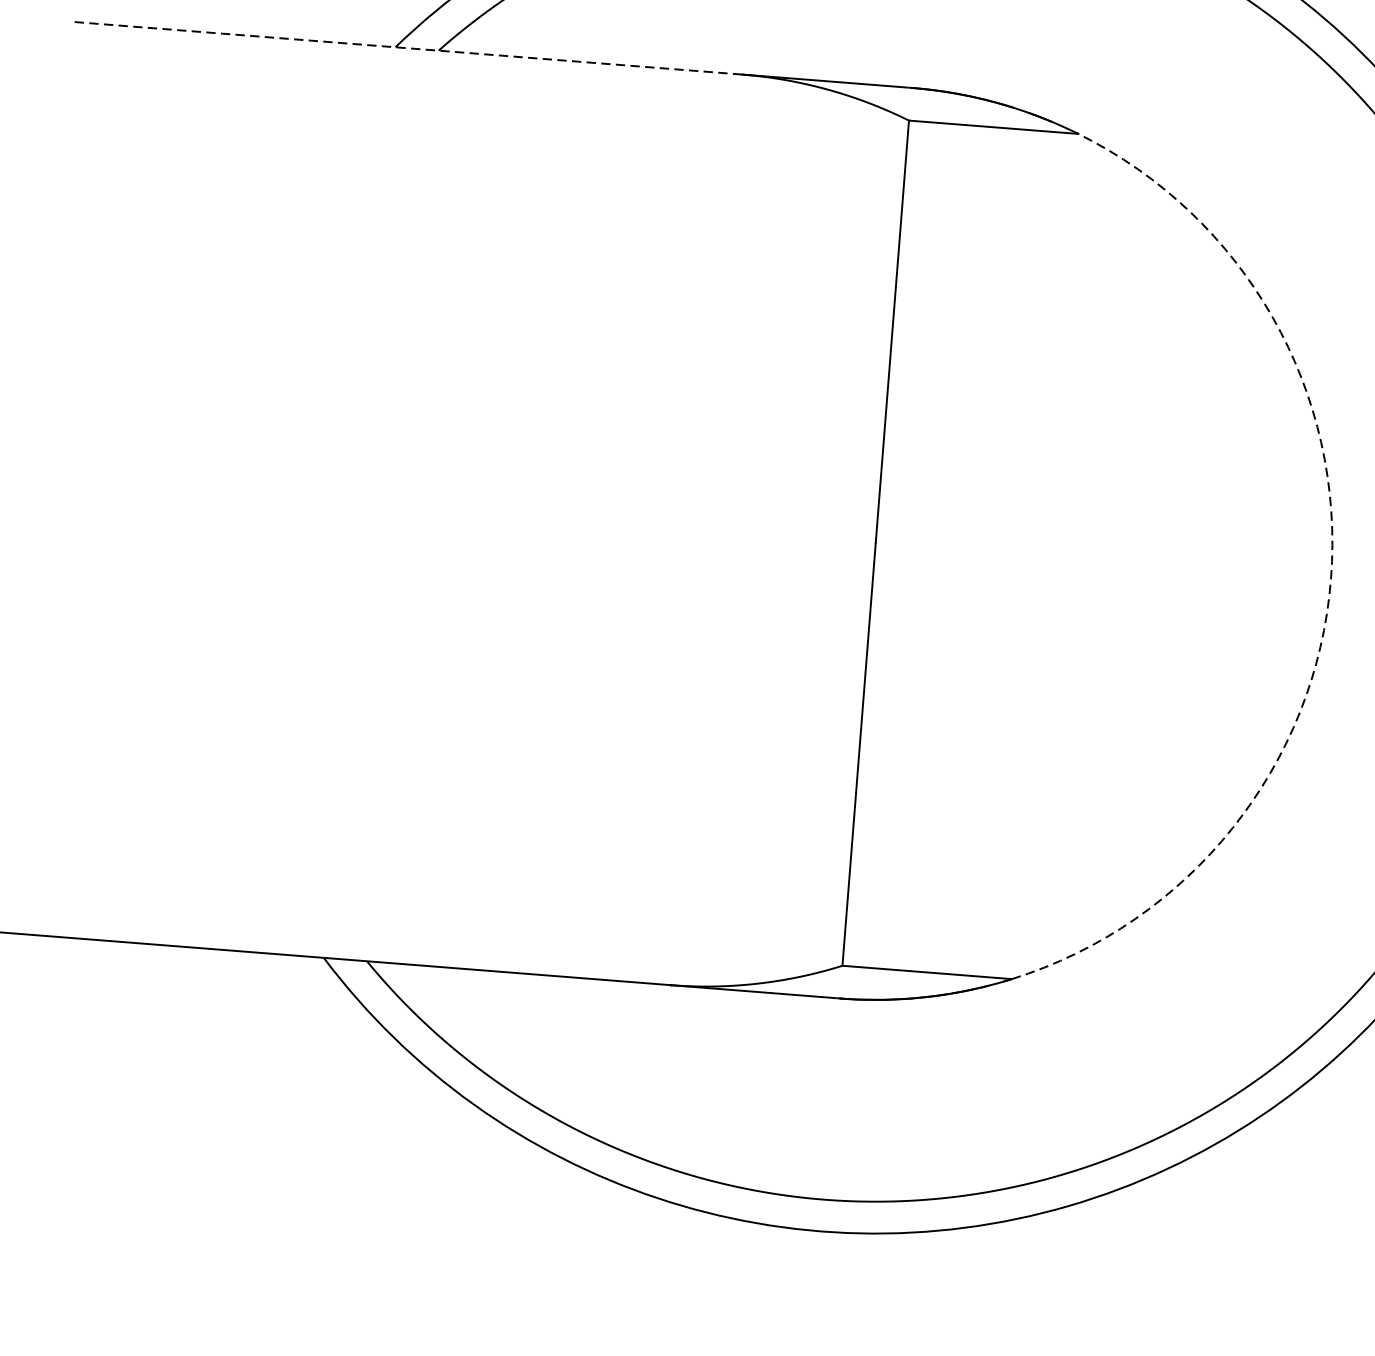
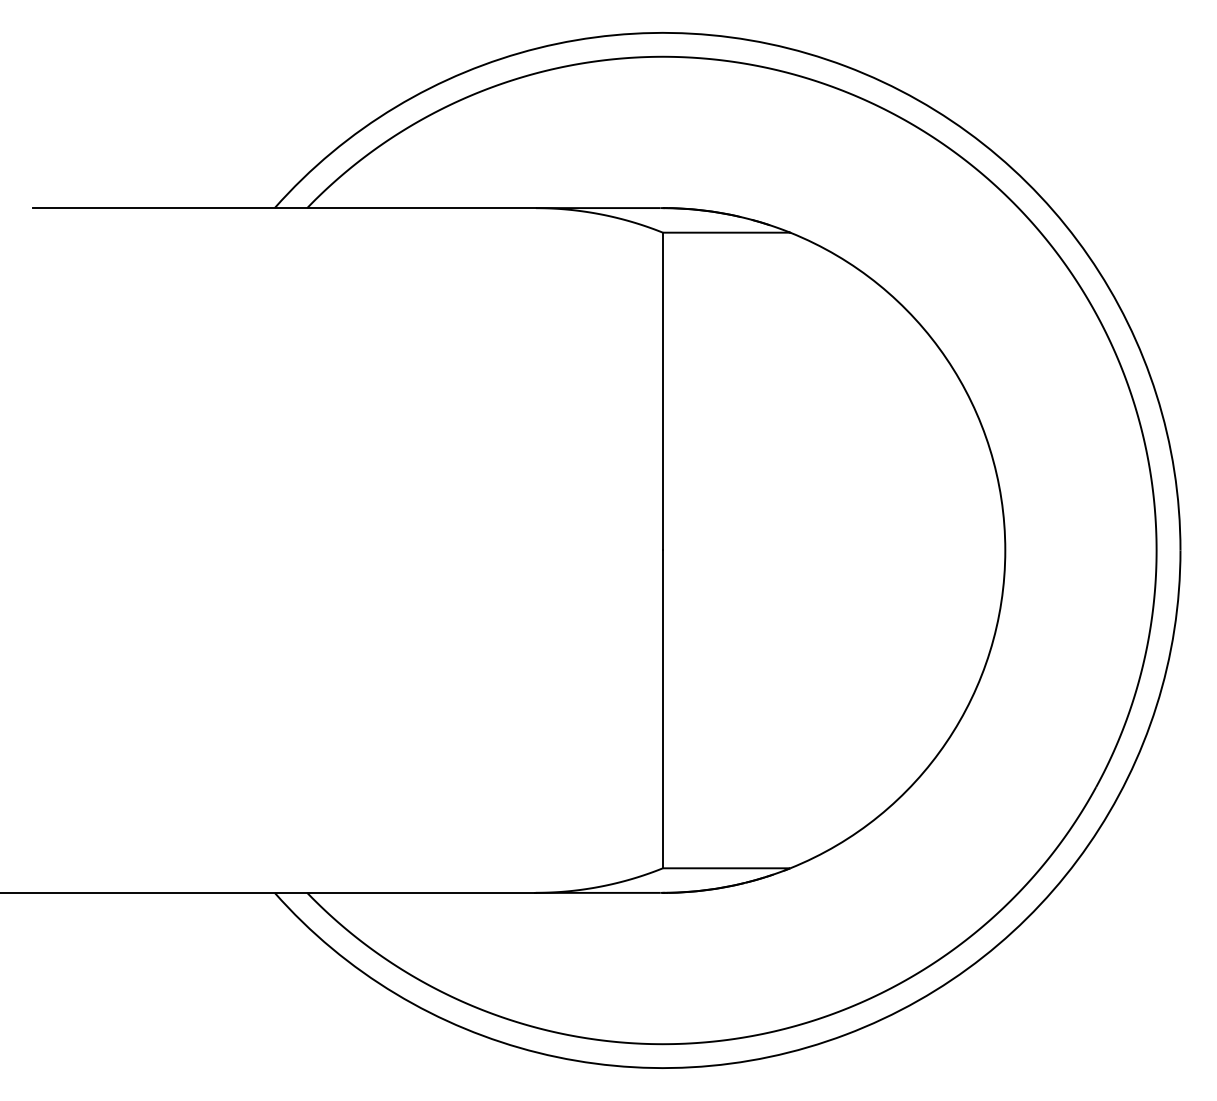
line: (407, 48) -> (283, 208), dashed -> solid
arc: (1331, 579) -> (1005, 550), dashed -> solid

